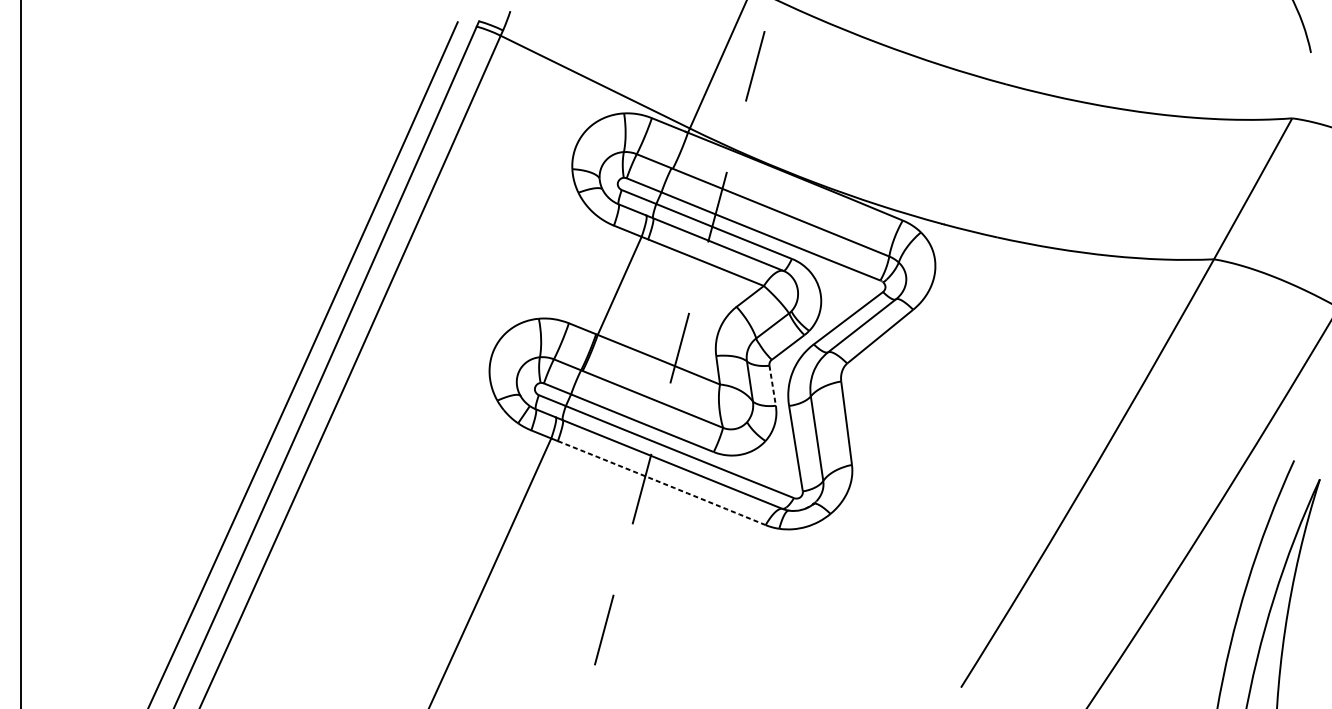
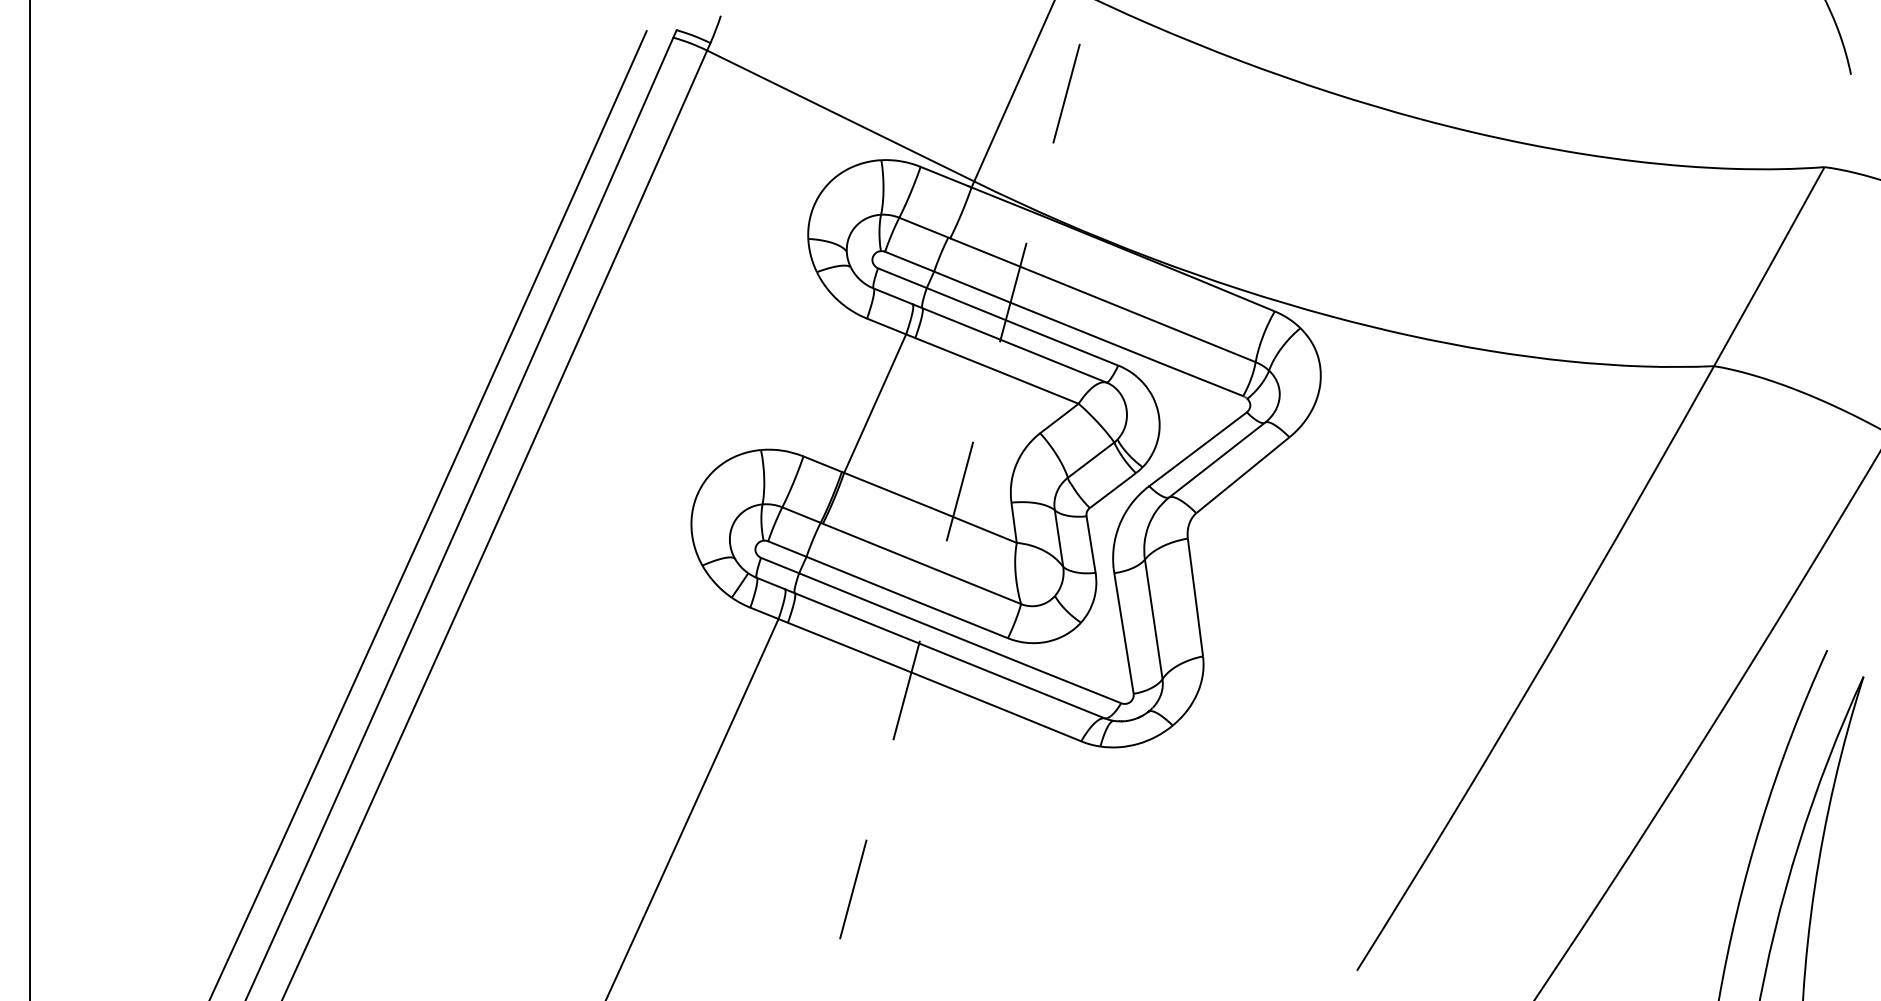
line: (772, 385) -> (1091, 544), dashed -> solid
arc: (661, 482) -> (934, 681), dashed -> solid

